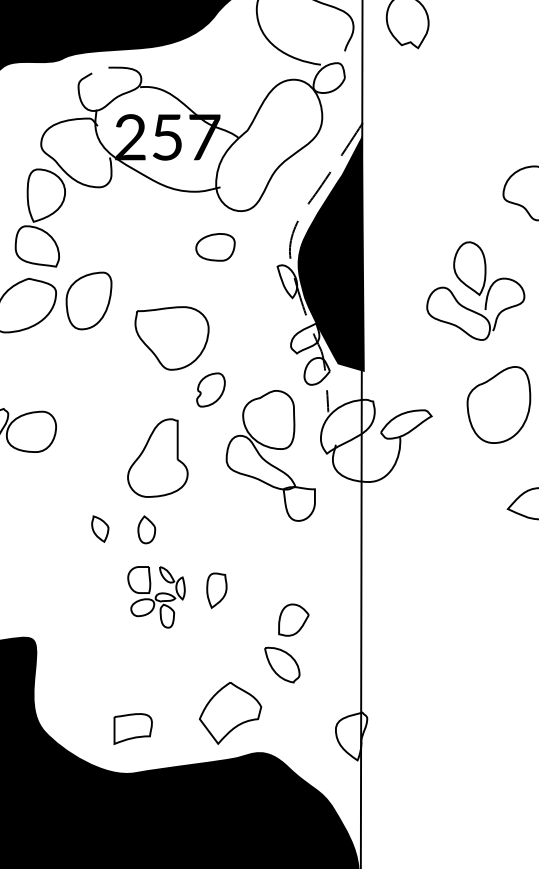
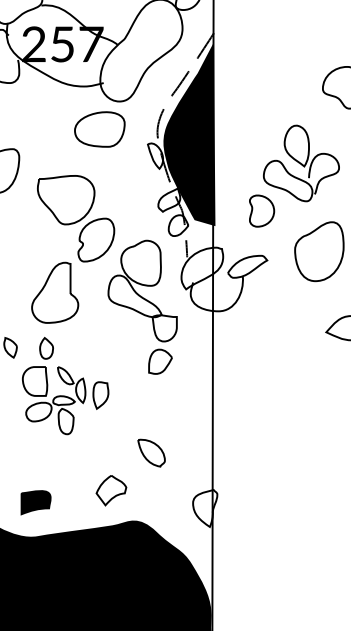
part: (215, 247) -> (99, 129), size x1.67
part: (424, 352) -> (261, 211), added
part: (210, 389) -> (95, 239), size x1.67
part: (156, 597) -> (54, 400), size x1.43
part: (293, 619) -> (160, 361), moved
part: (230, 713) -> (111, 490), size x0.62
fill: (132, 728) -> (35, 502), added

